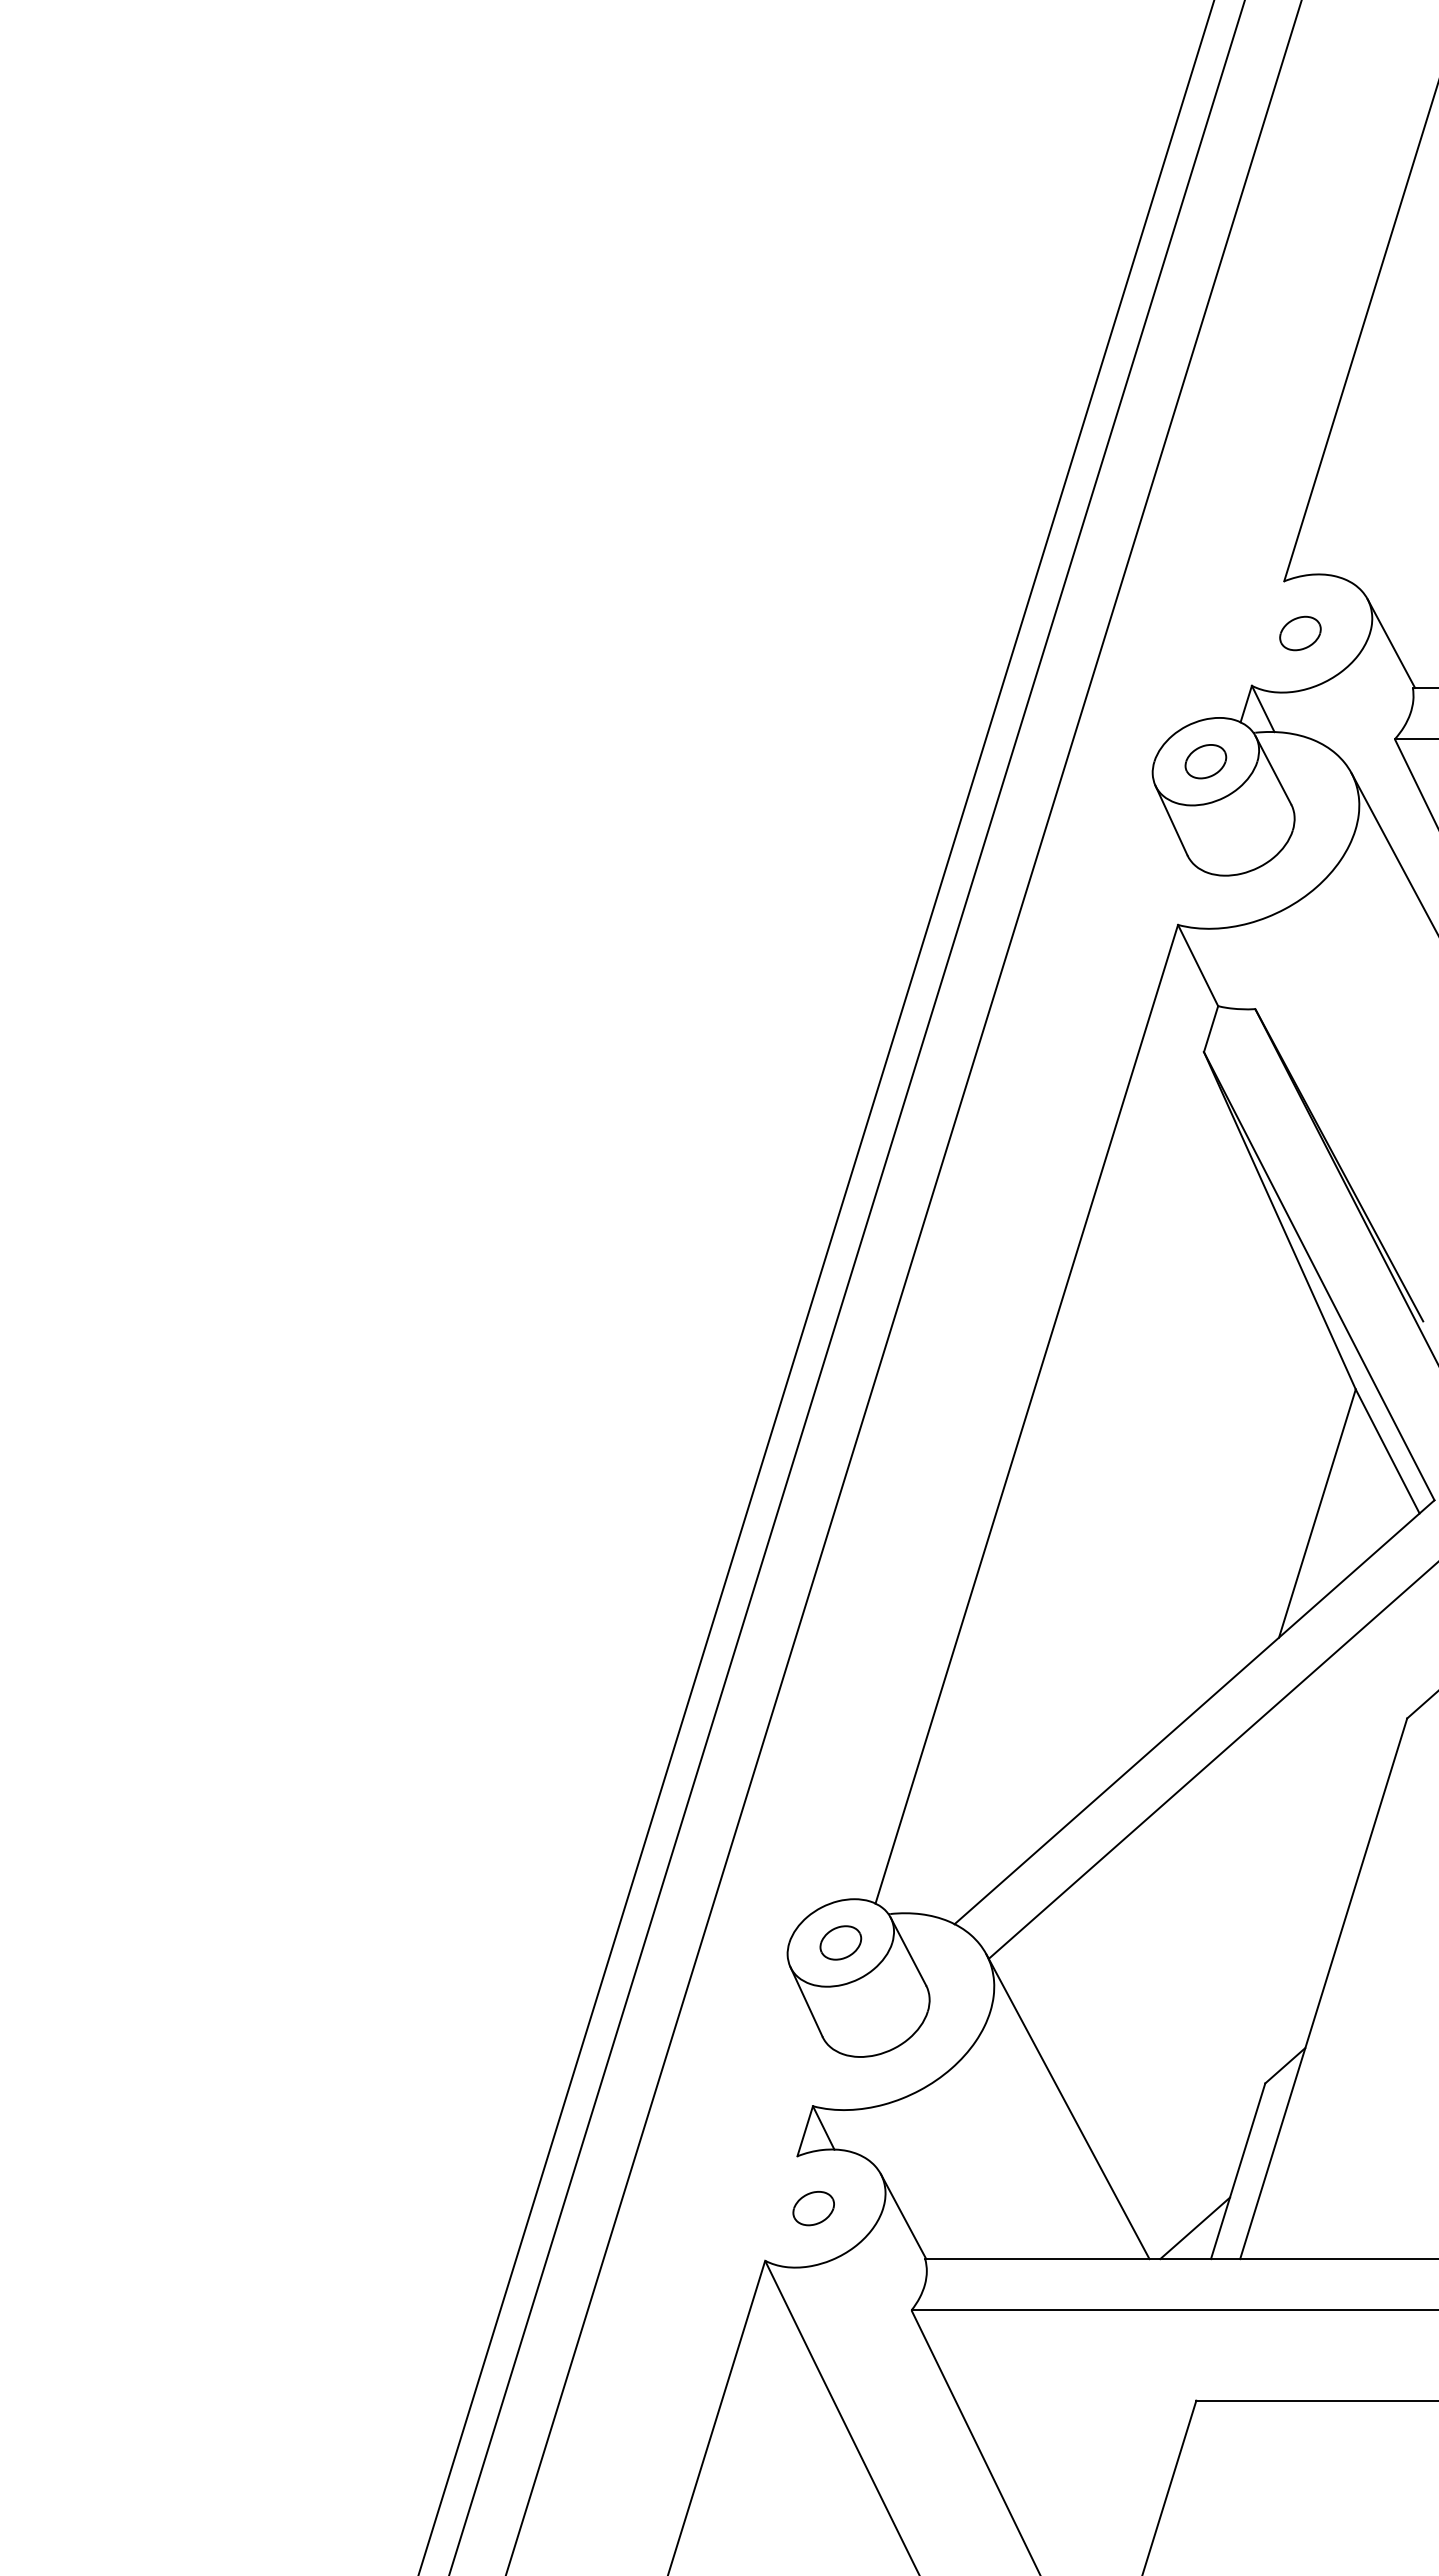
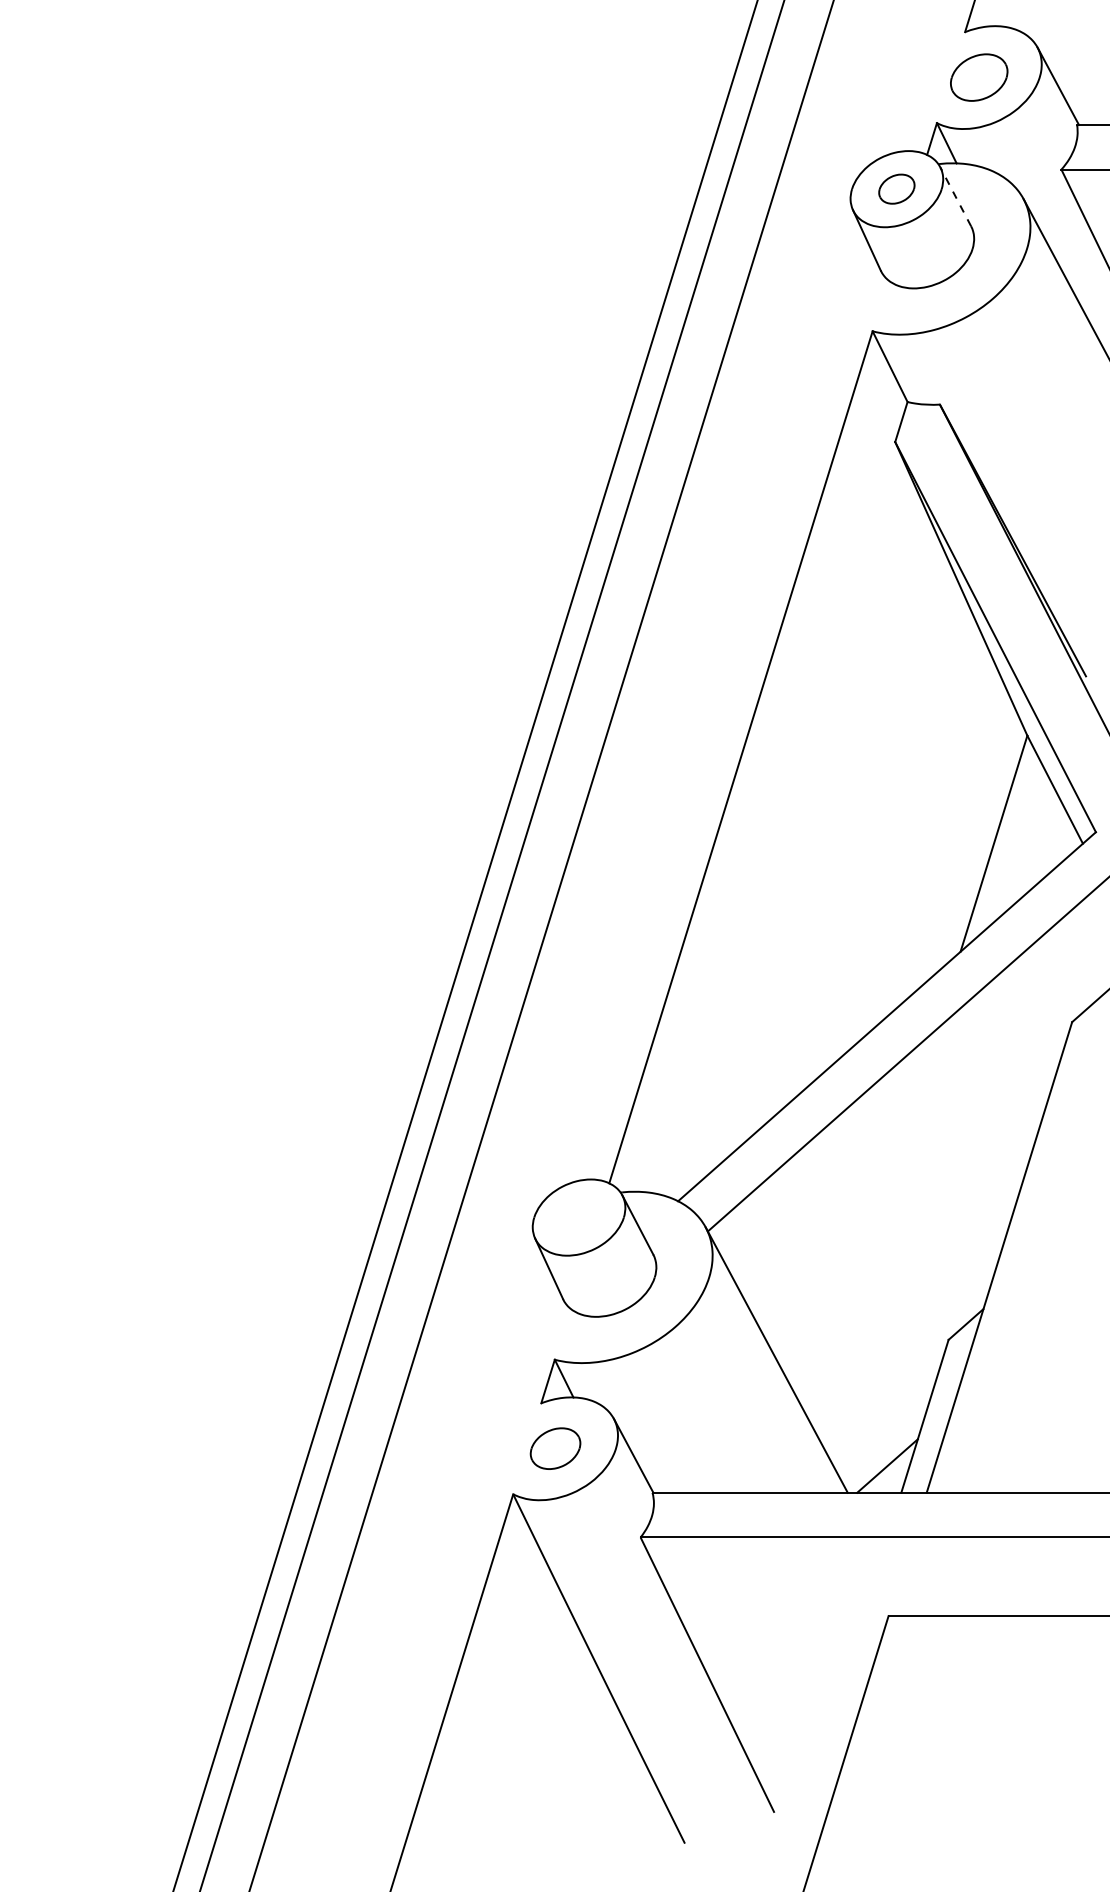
part: (1300, 633) -> (979, 77), size x1.6
line: (1273, 769) -> (955, 195), solid -> dashed
part: (840, 1942) -> (578, 1217), removed
part: (813, 2208) -> (555, 1448), size x1.4

